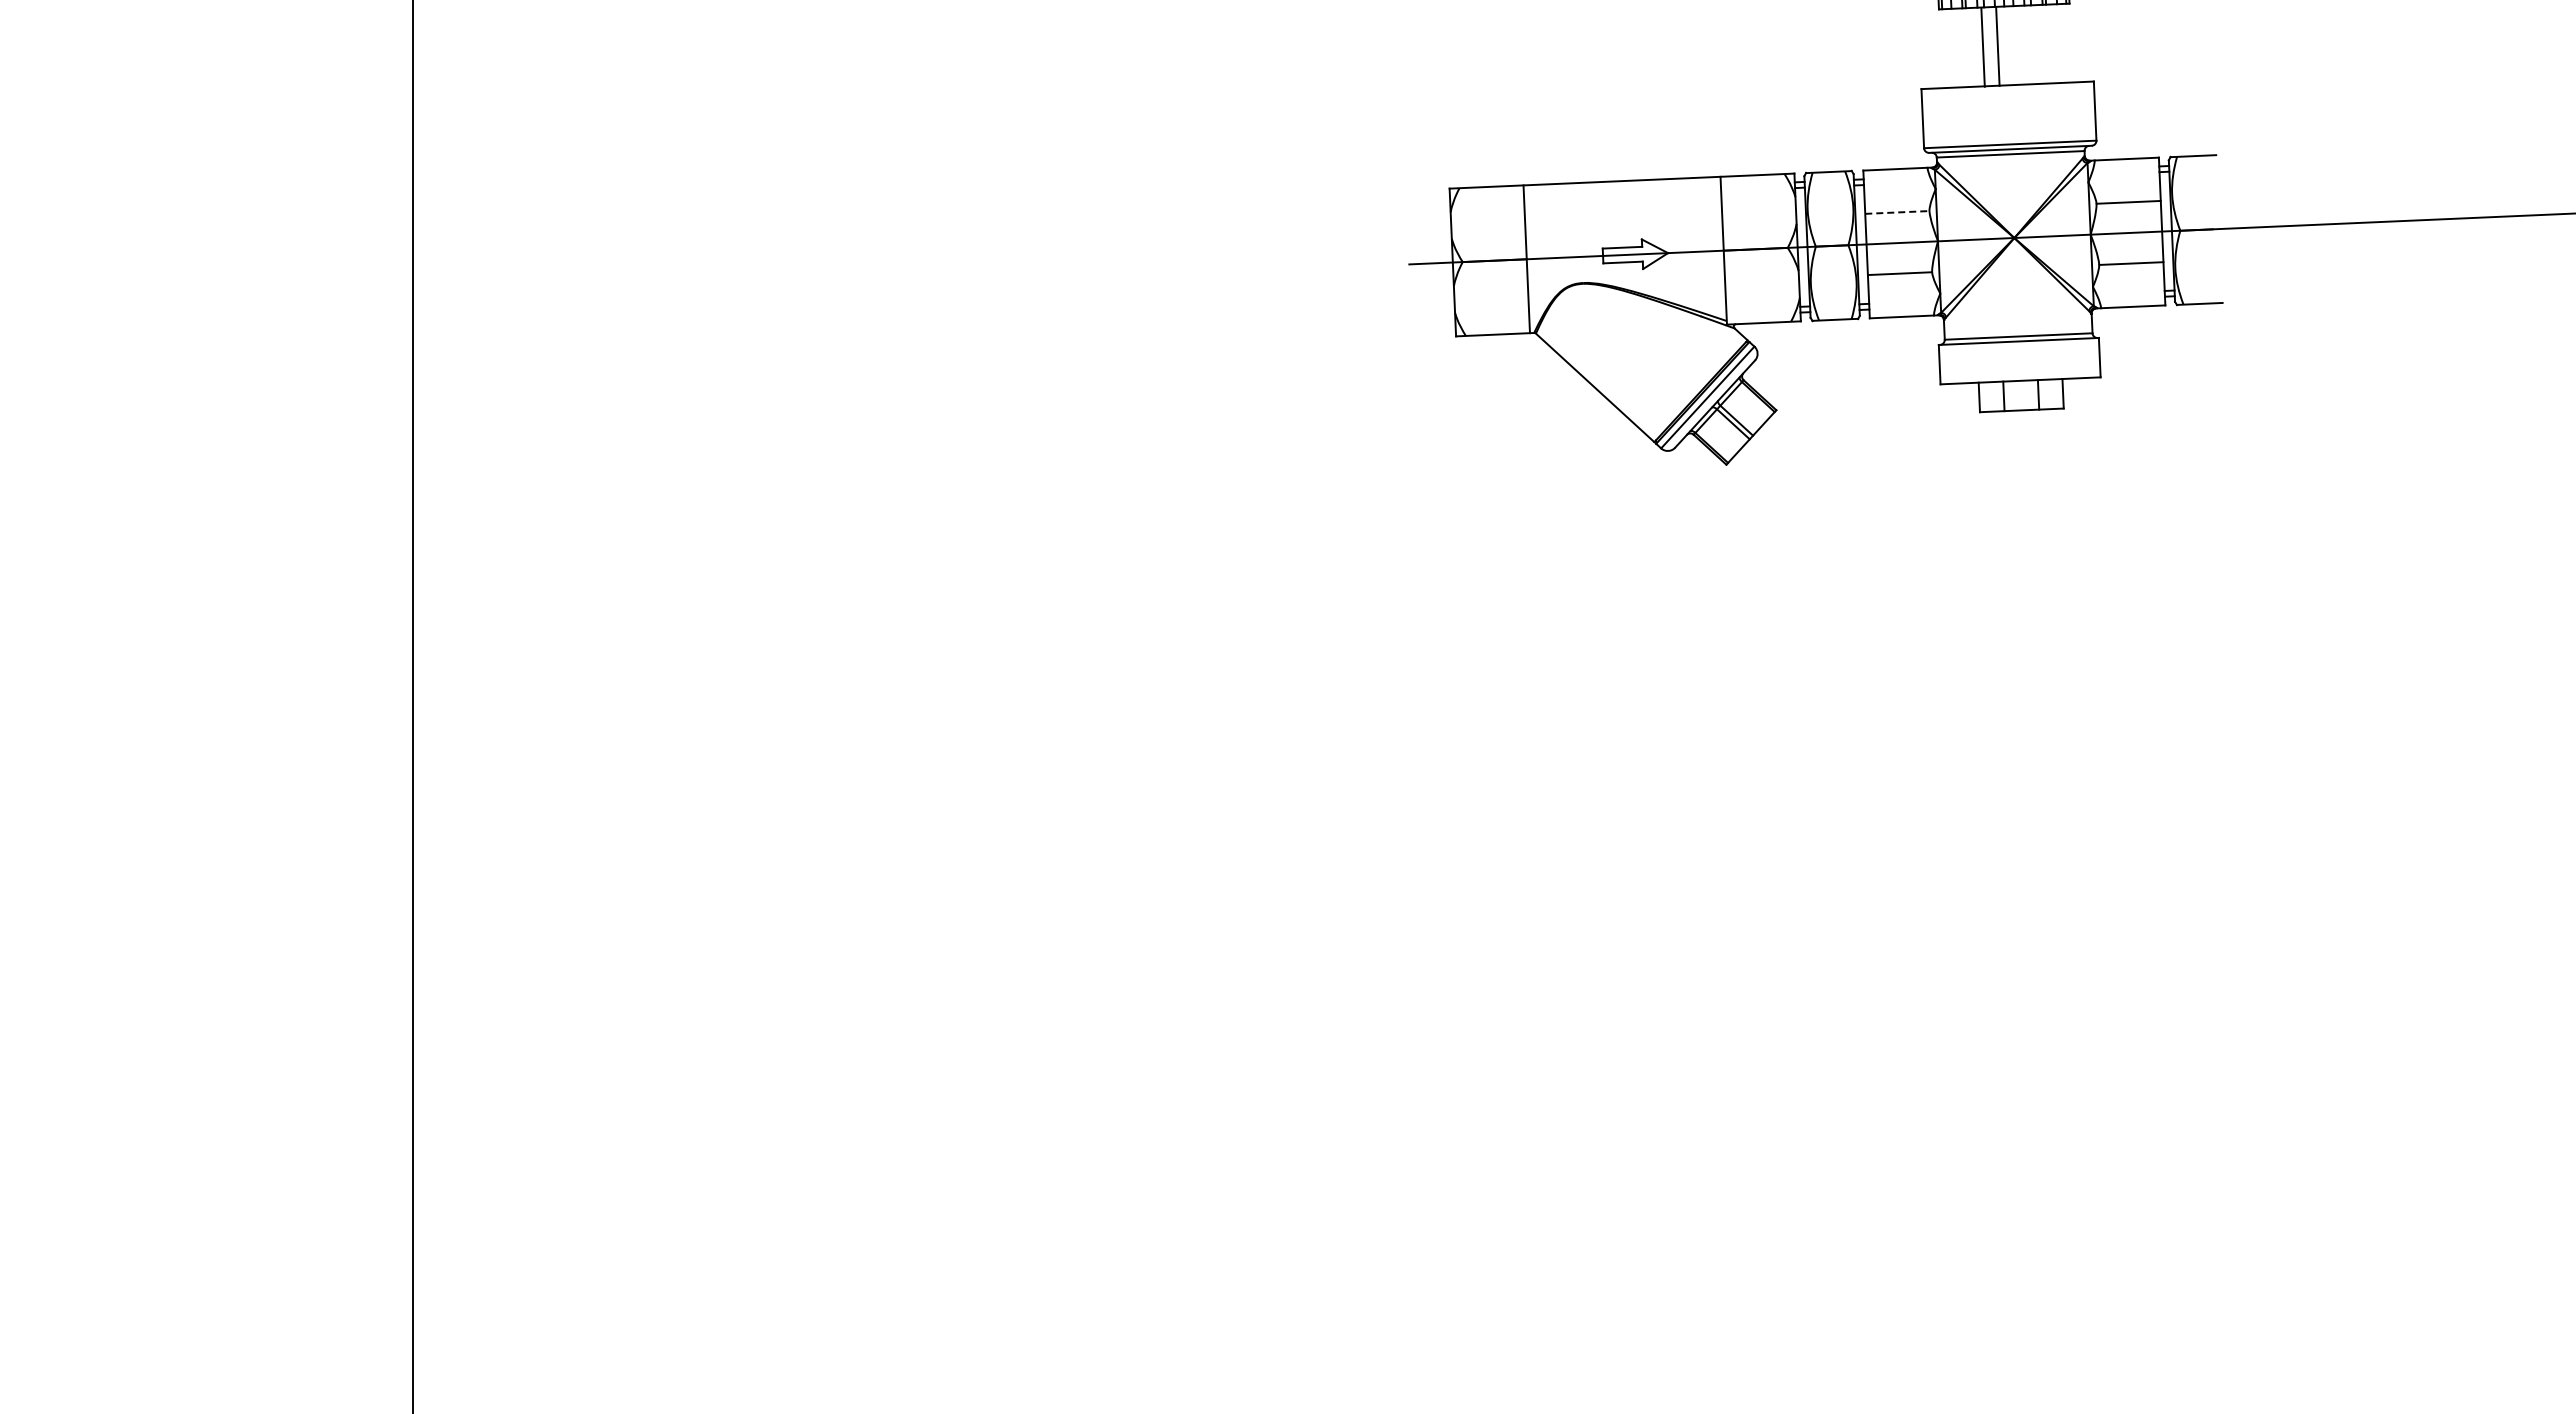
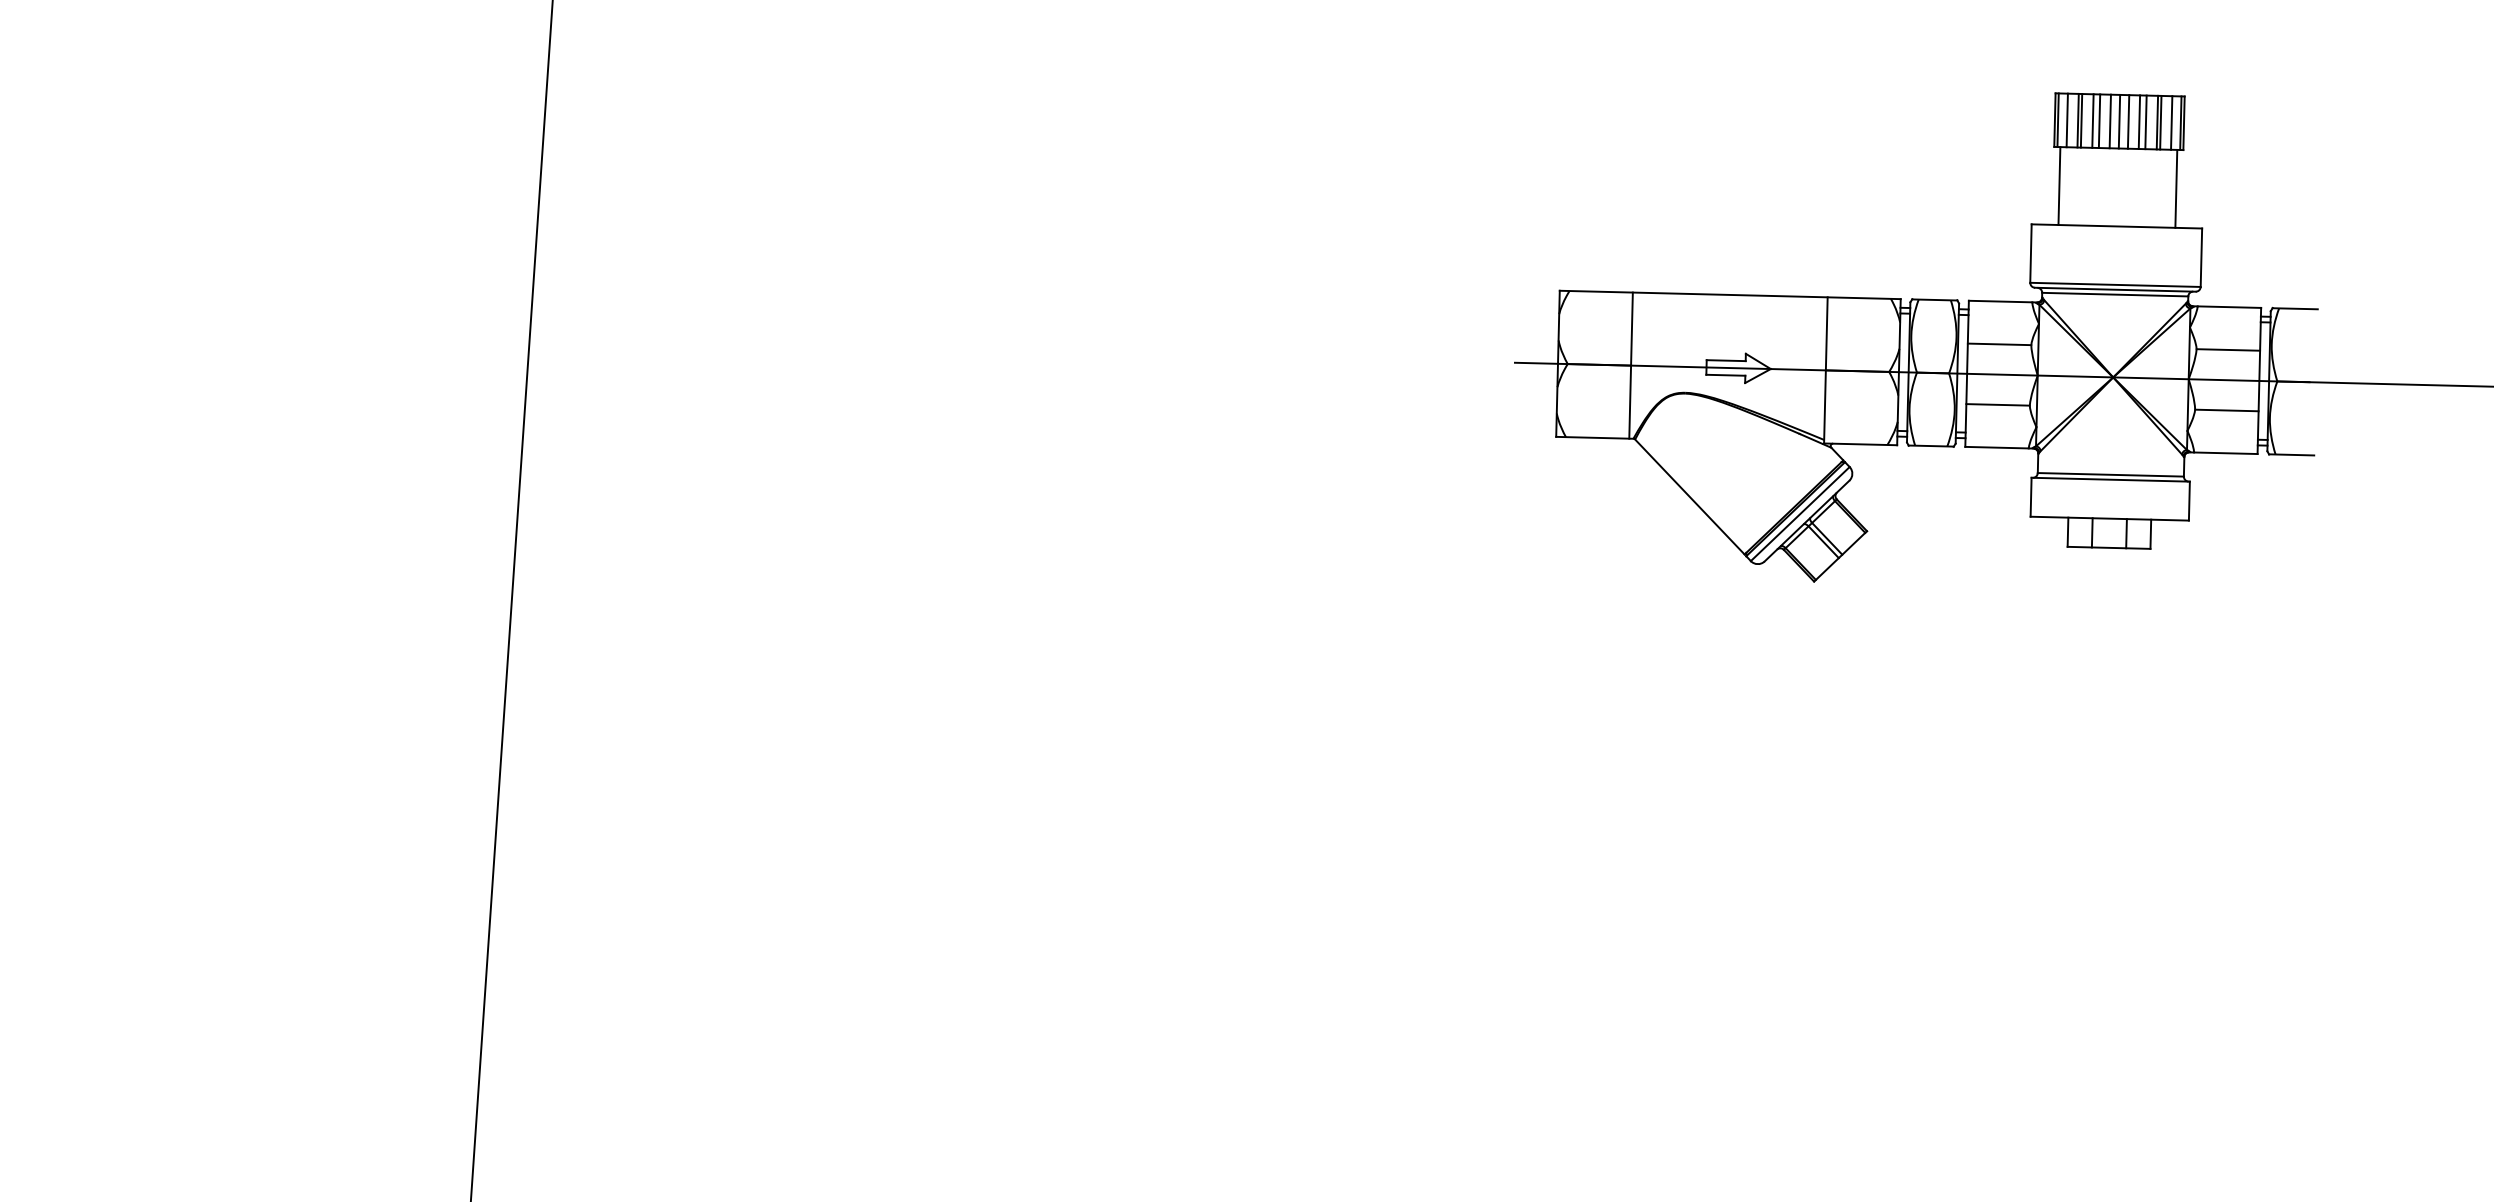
line: (1982, 46) -> (2175, 188), moved
line: (1997, 46) -> (2059, 186), moved
line: (1897, 212) -> (1999, 344), dashed -> solid

